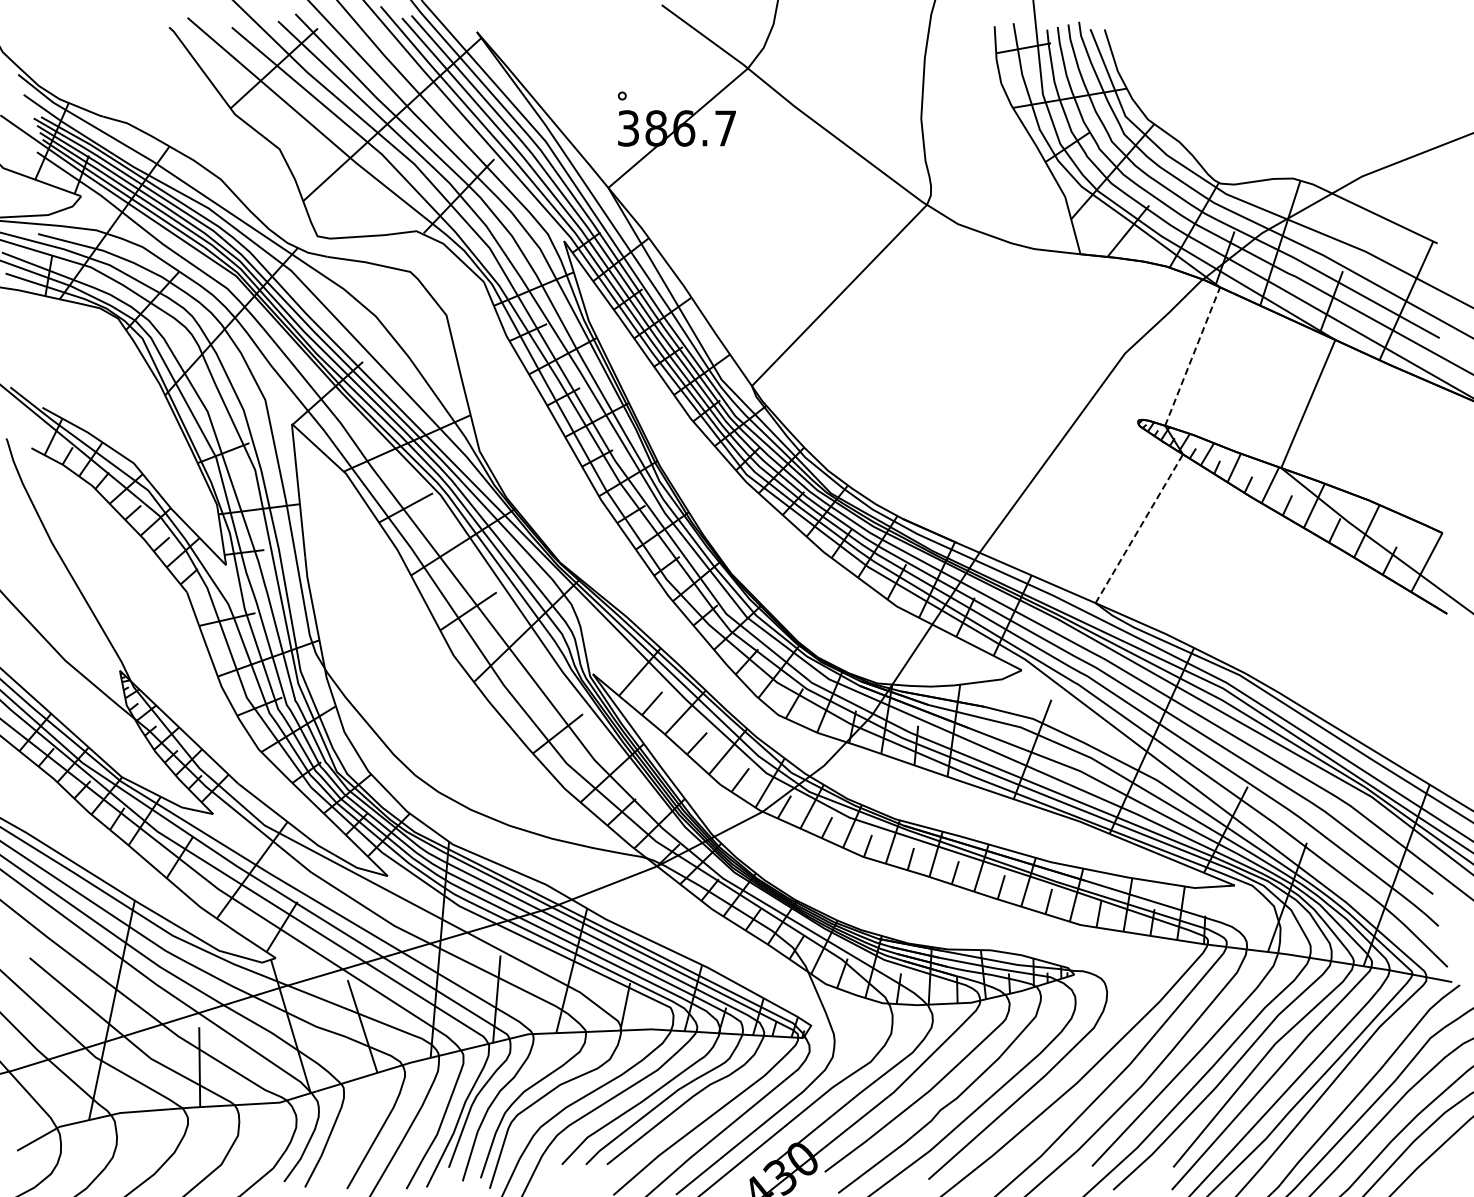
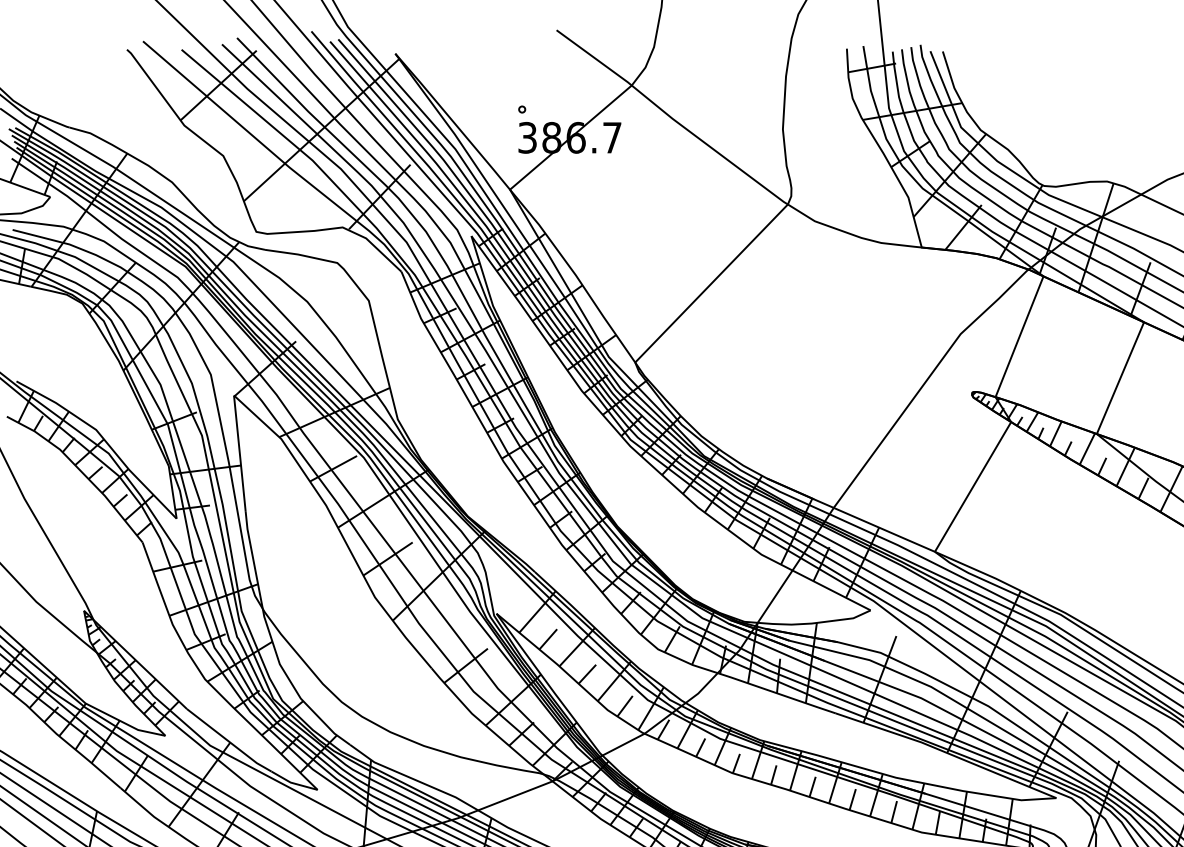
line: (1192, 356) -> (1019, 336), dashed -> solid
line: (1139, 528) -> (973, 486), dashed -> solid

